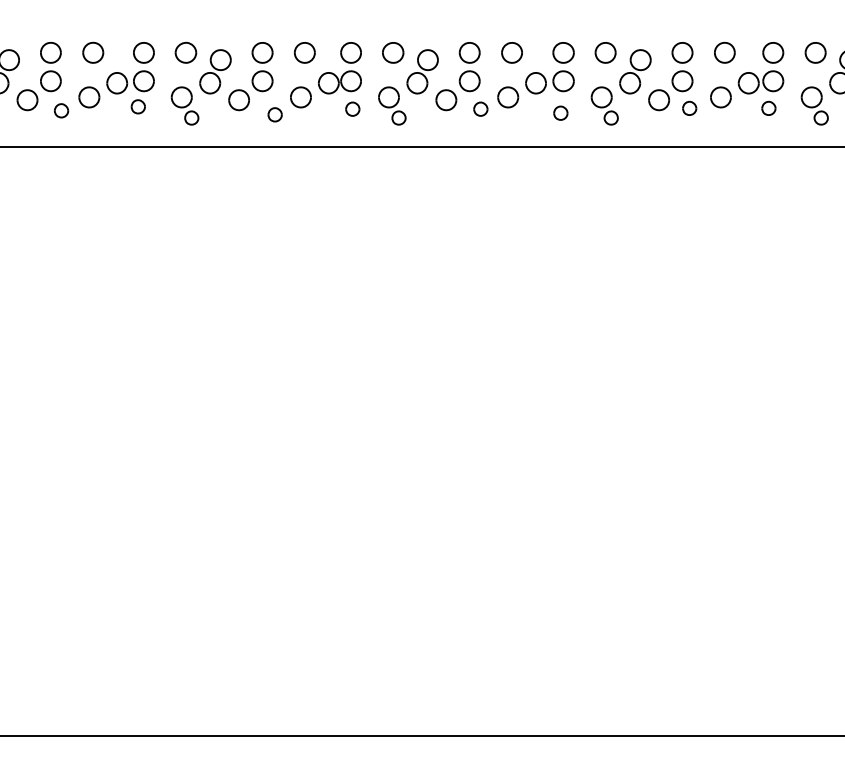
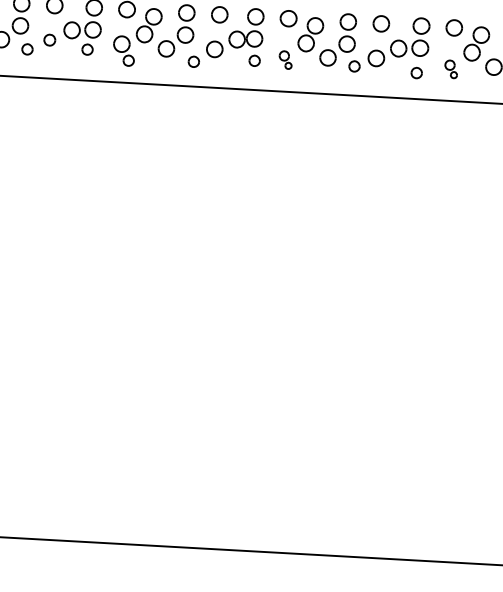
part: (89, 97) -> (49, 40), size x0.7
part: (392, 105) -> (285, 59), size x0.6
part: (604, 105) -> (451, 68), size x0.6

